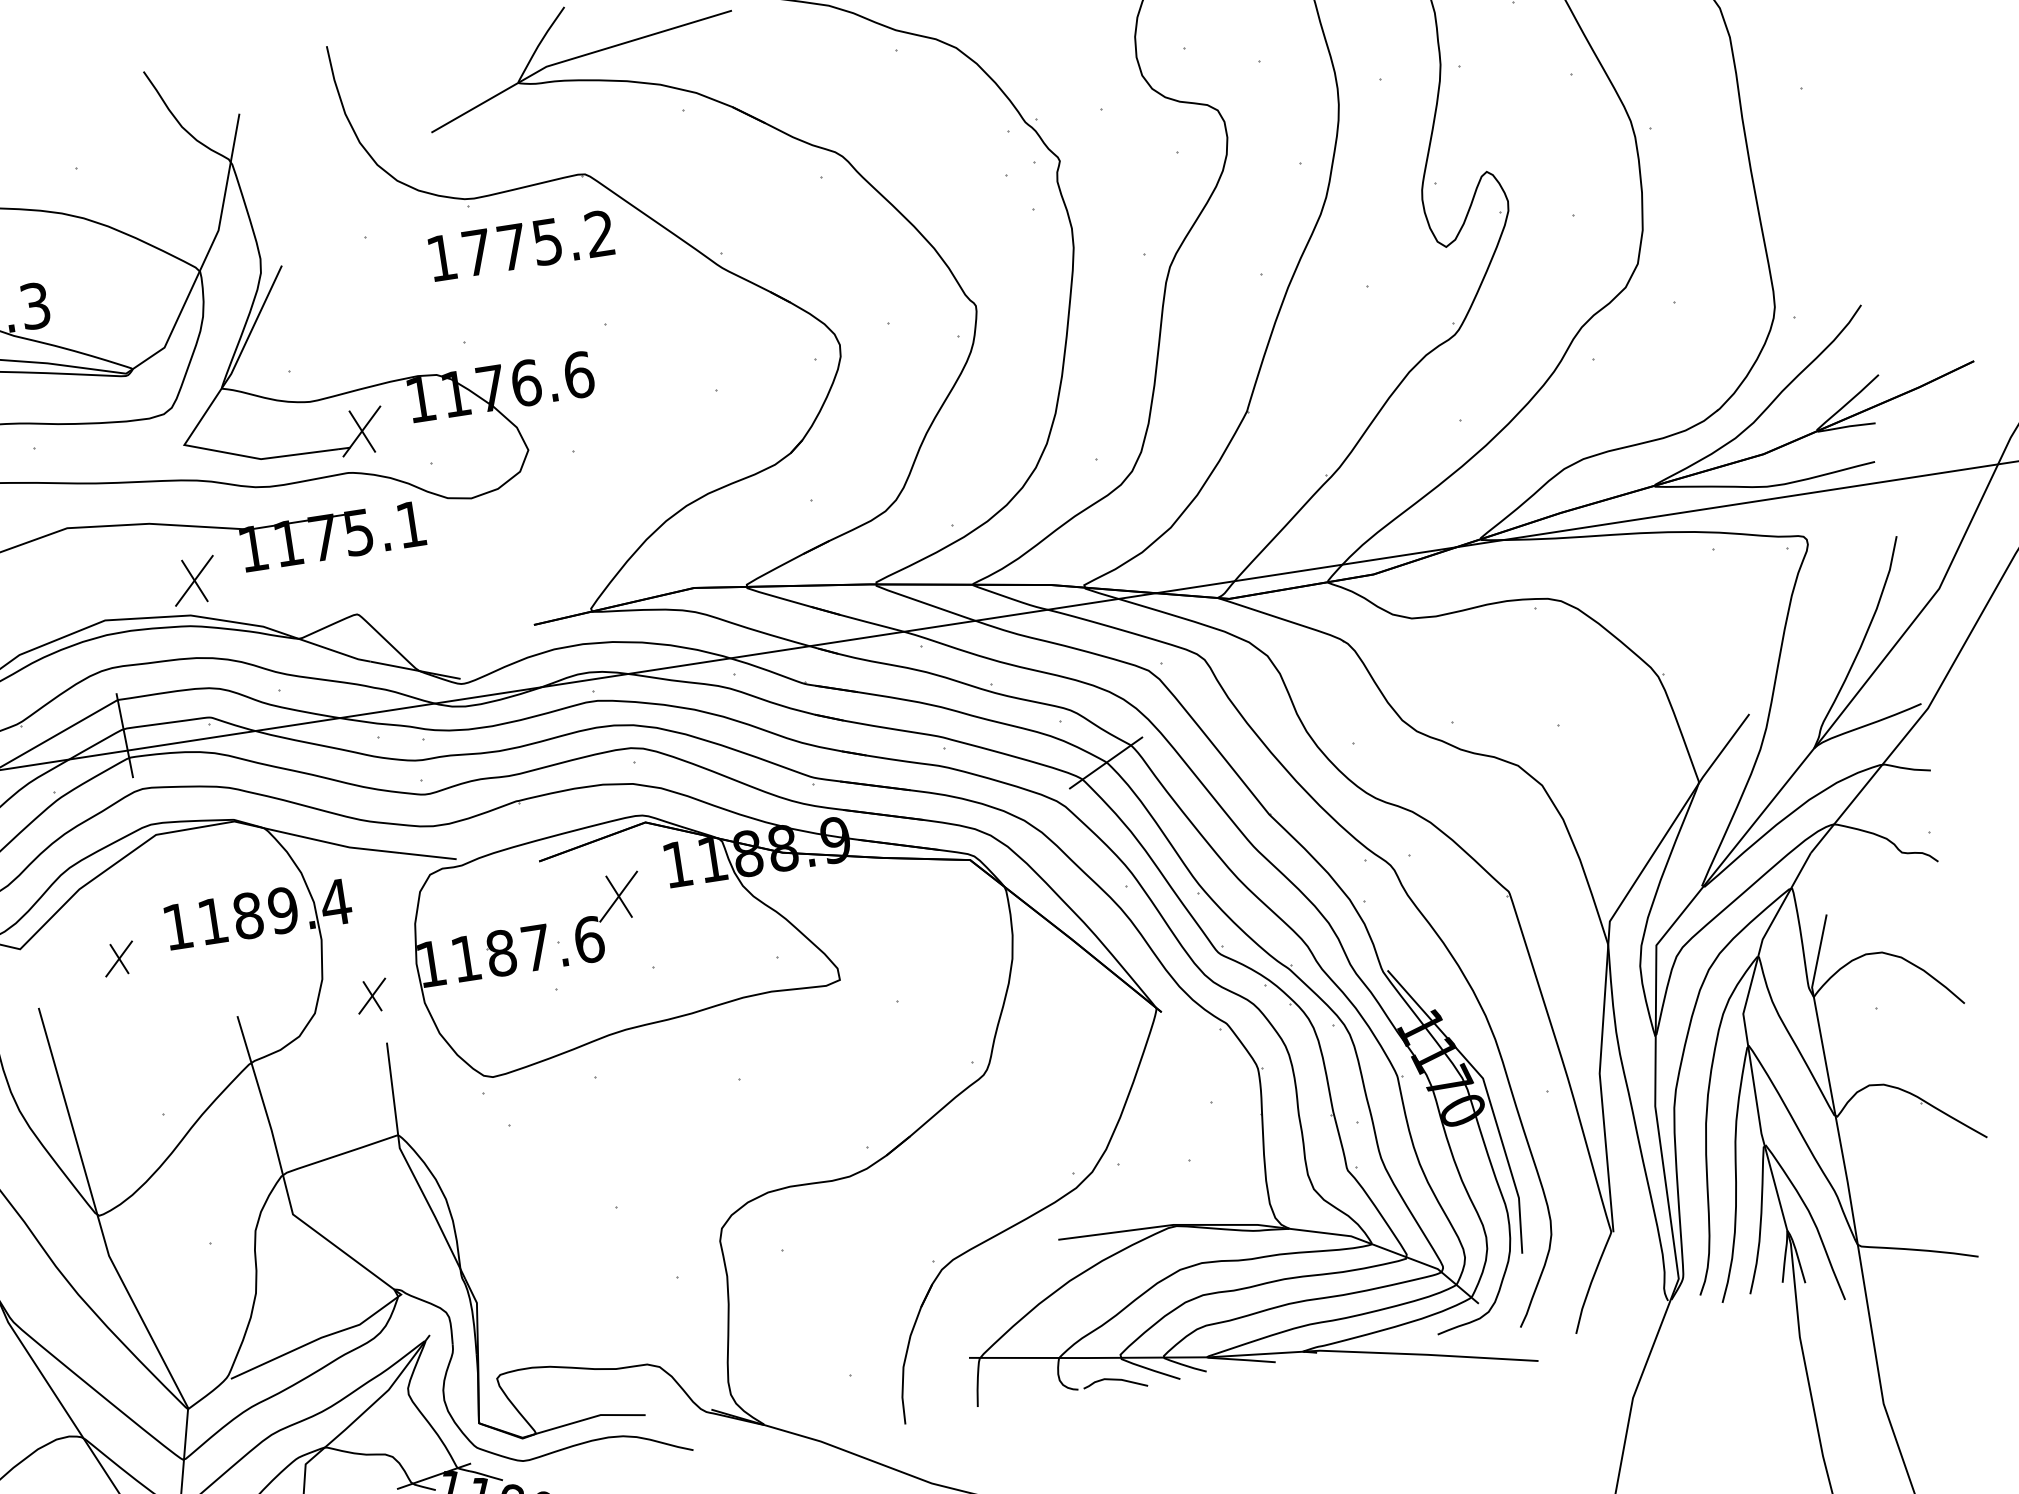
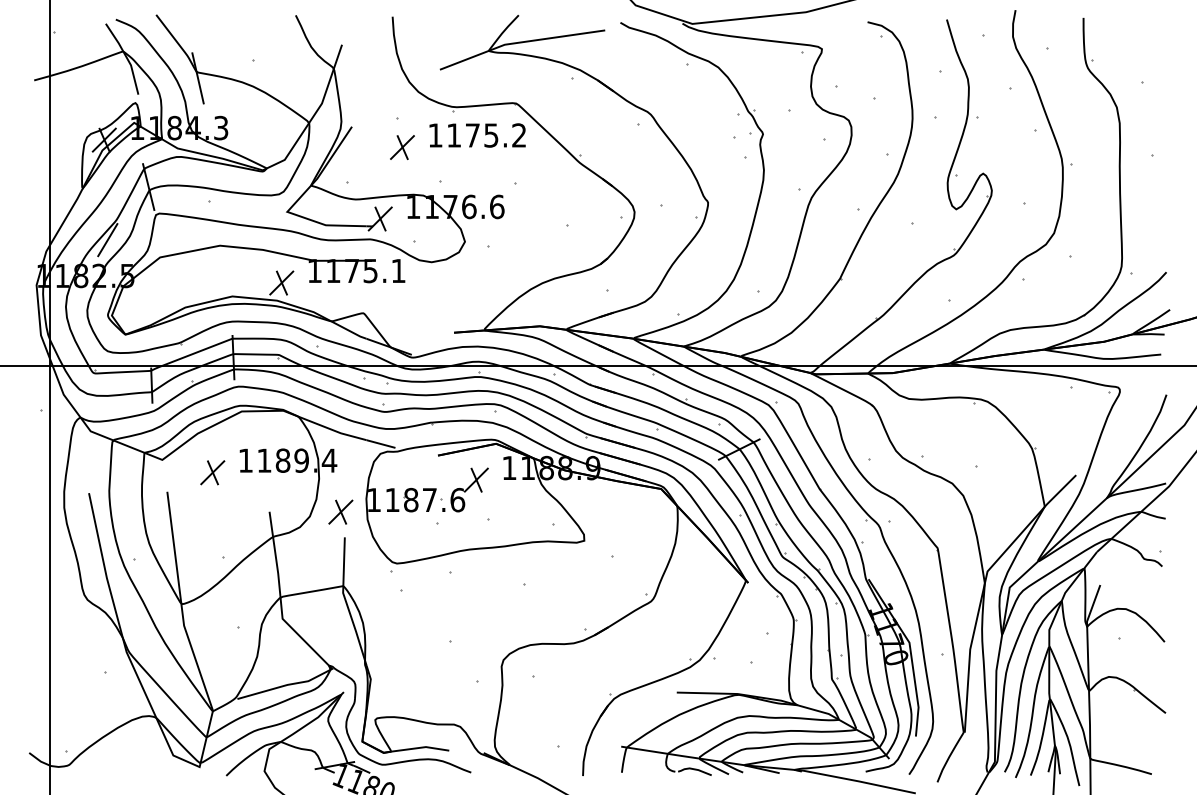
text: (475, 252) -> (453, 135), 1775.2 -> 1175.2
part: (383, 290) -> (402, 147), added
part: (118, 958) -> (212, 472), size x1.43
part: (371, 995) -> (340, 511), size x1.43

